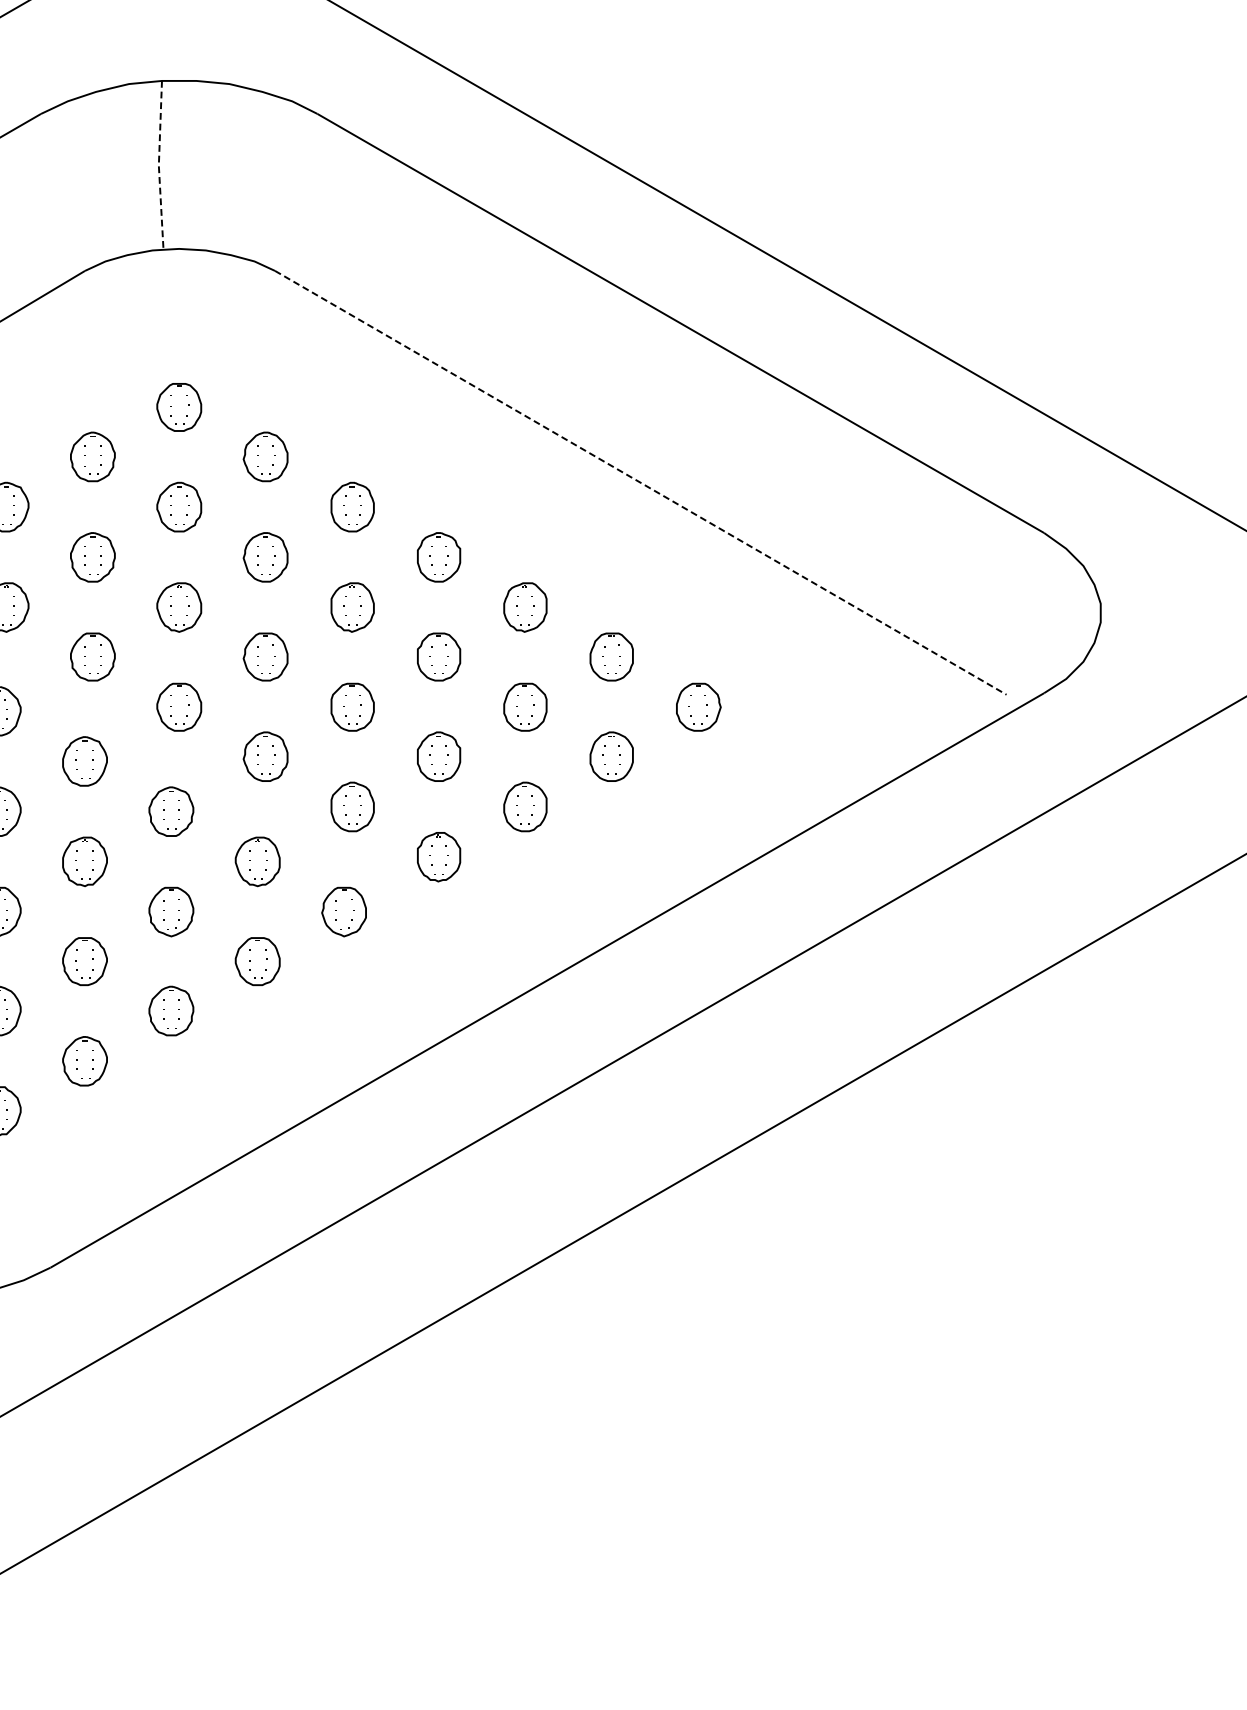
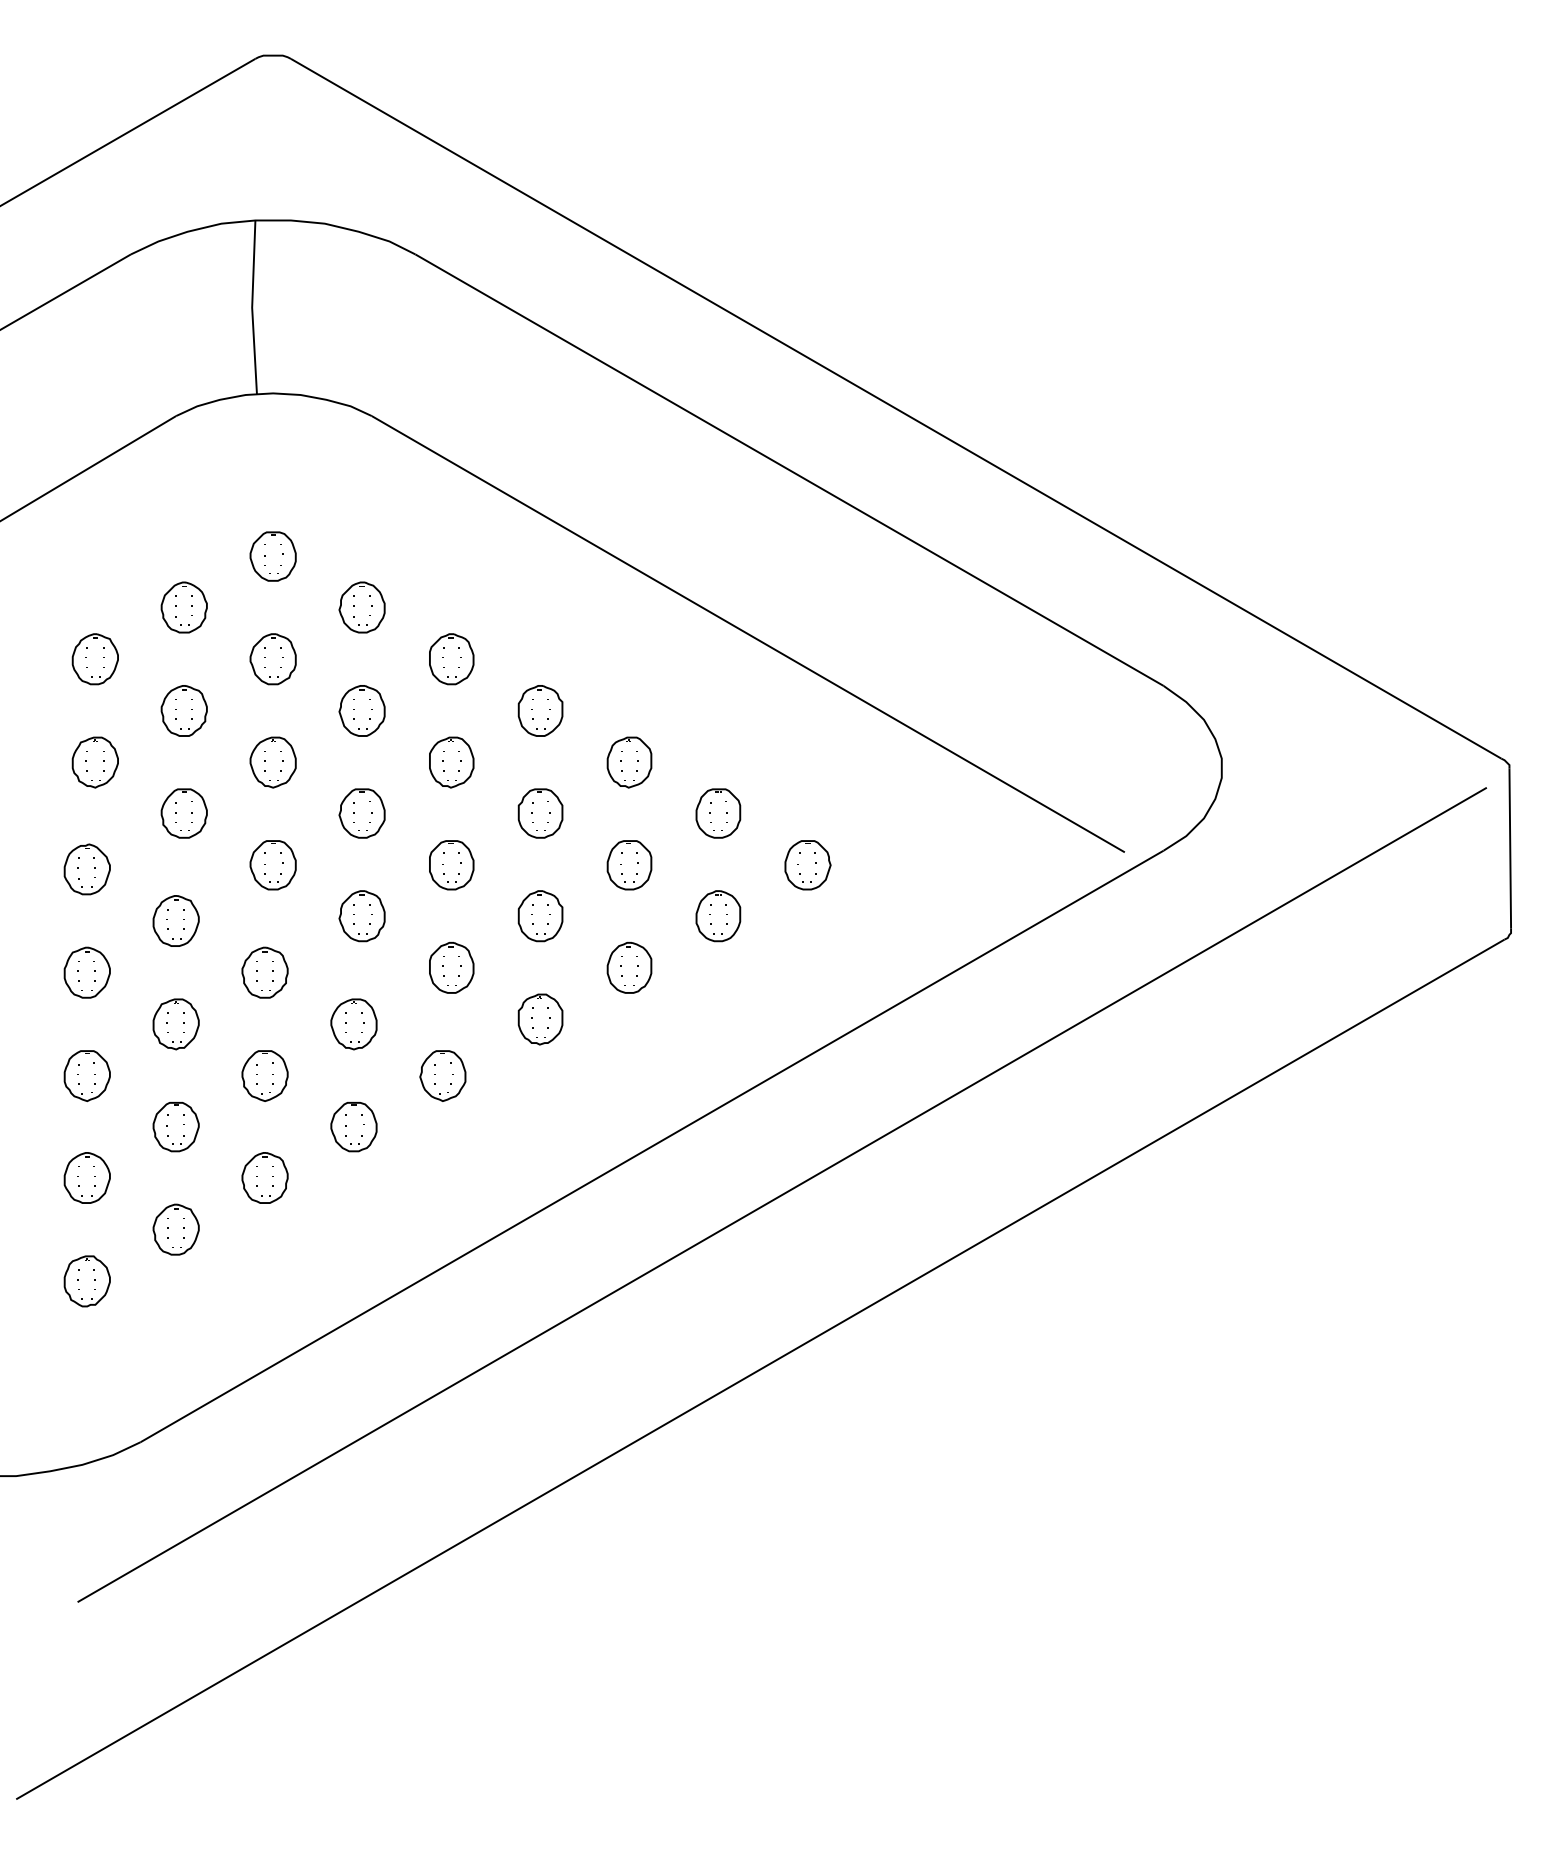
line: (159, 165) -> (252, 307), dashed -> solid
line: (640, 483) -> (748, 634), dashed -> solid

